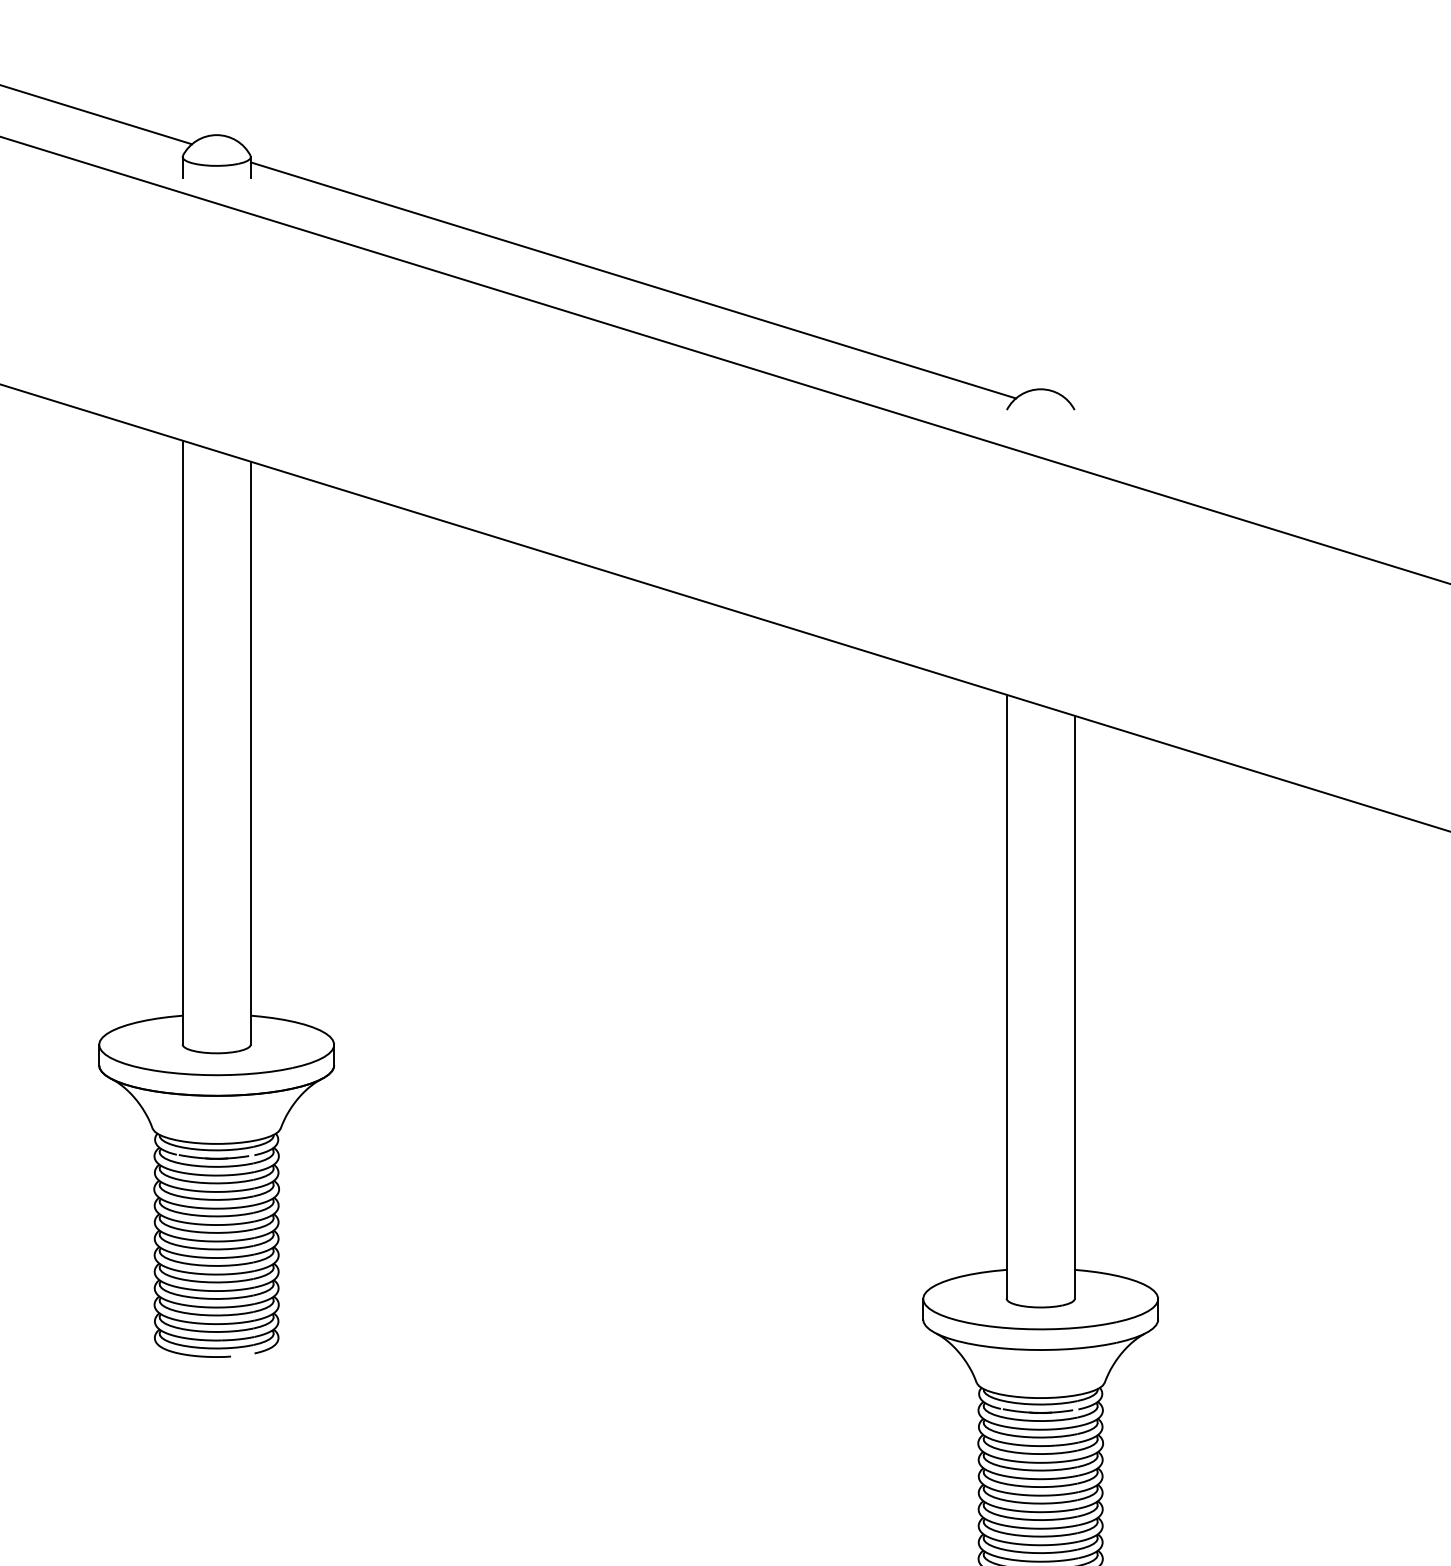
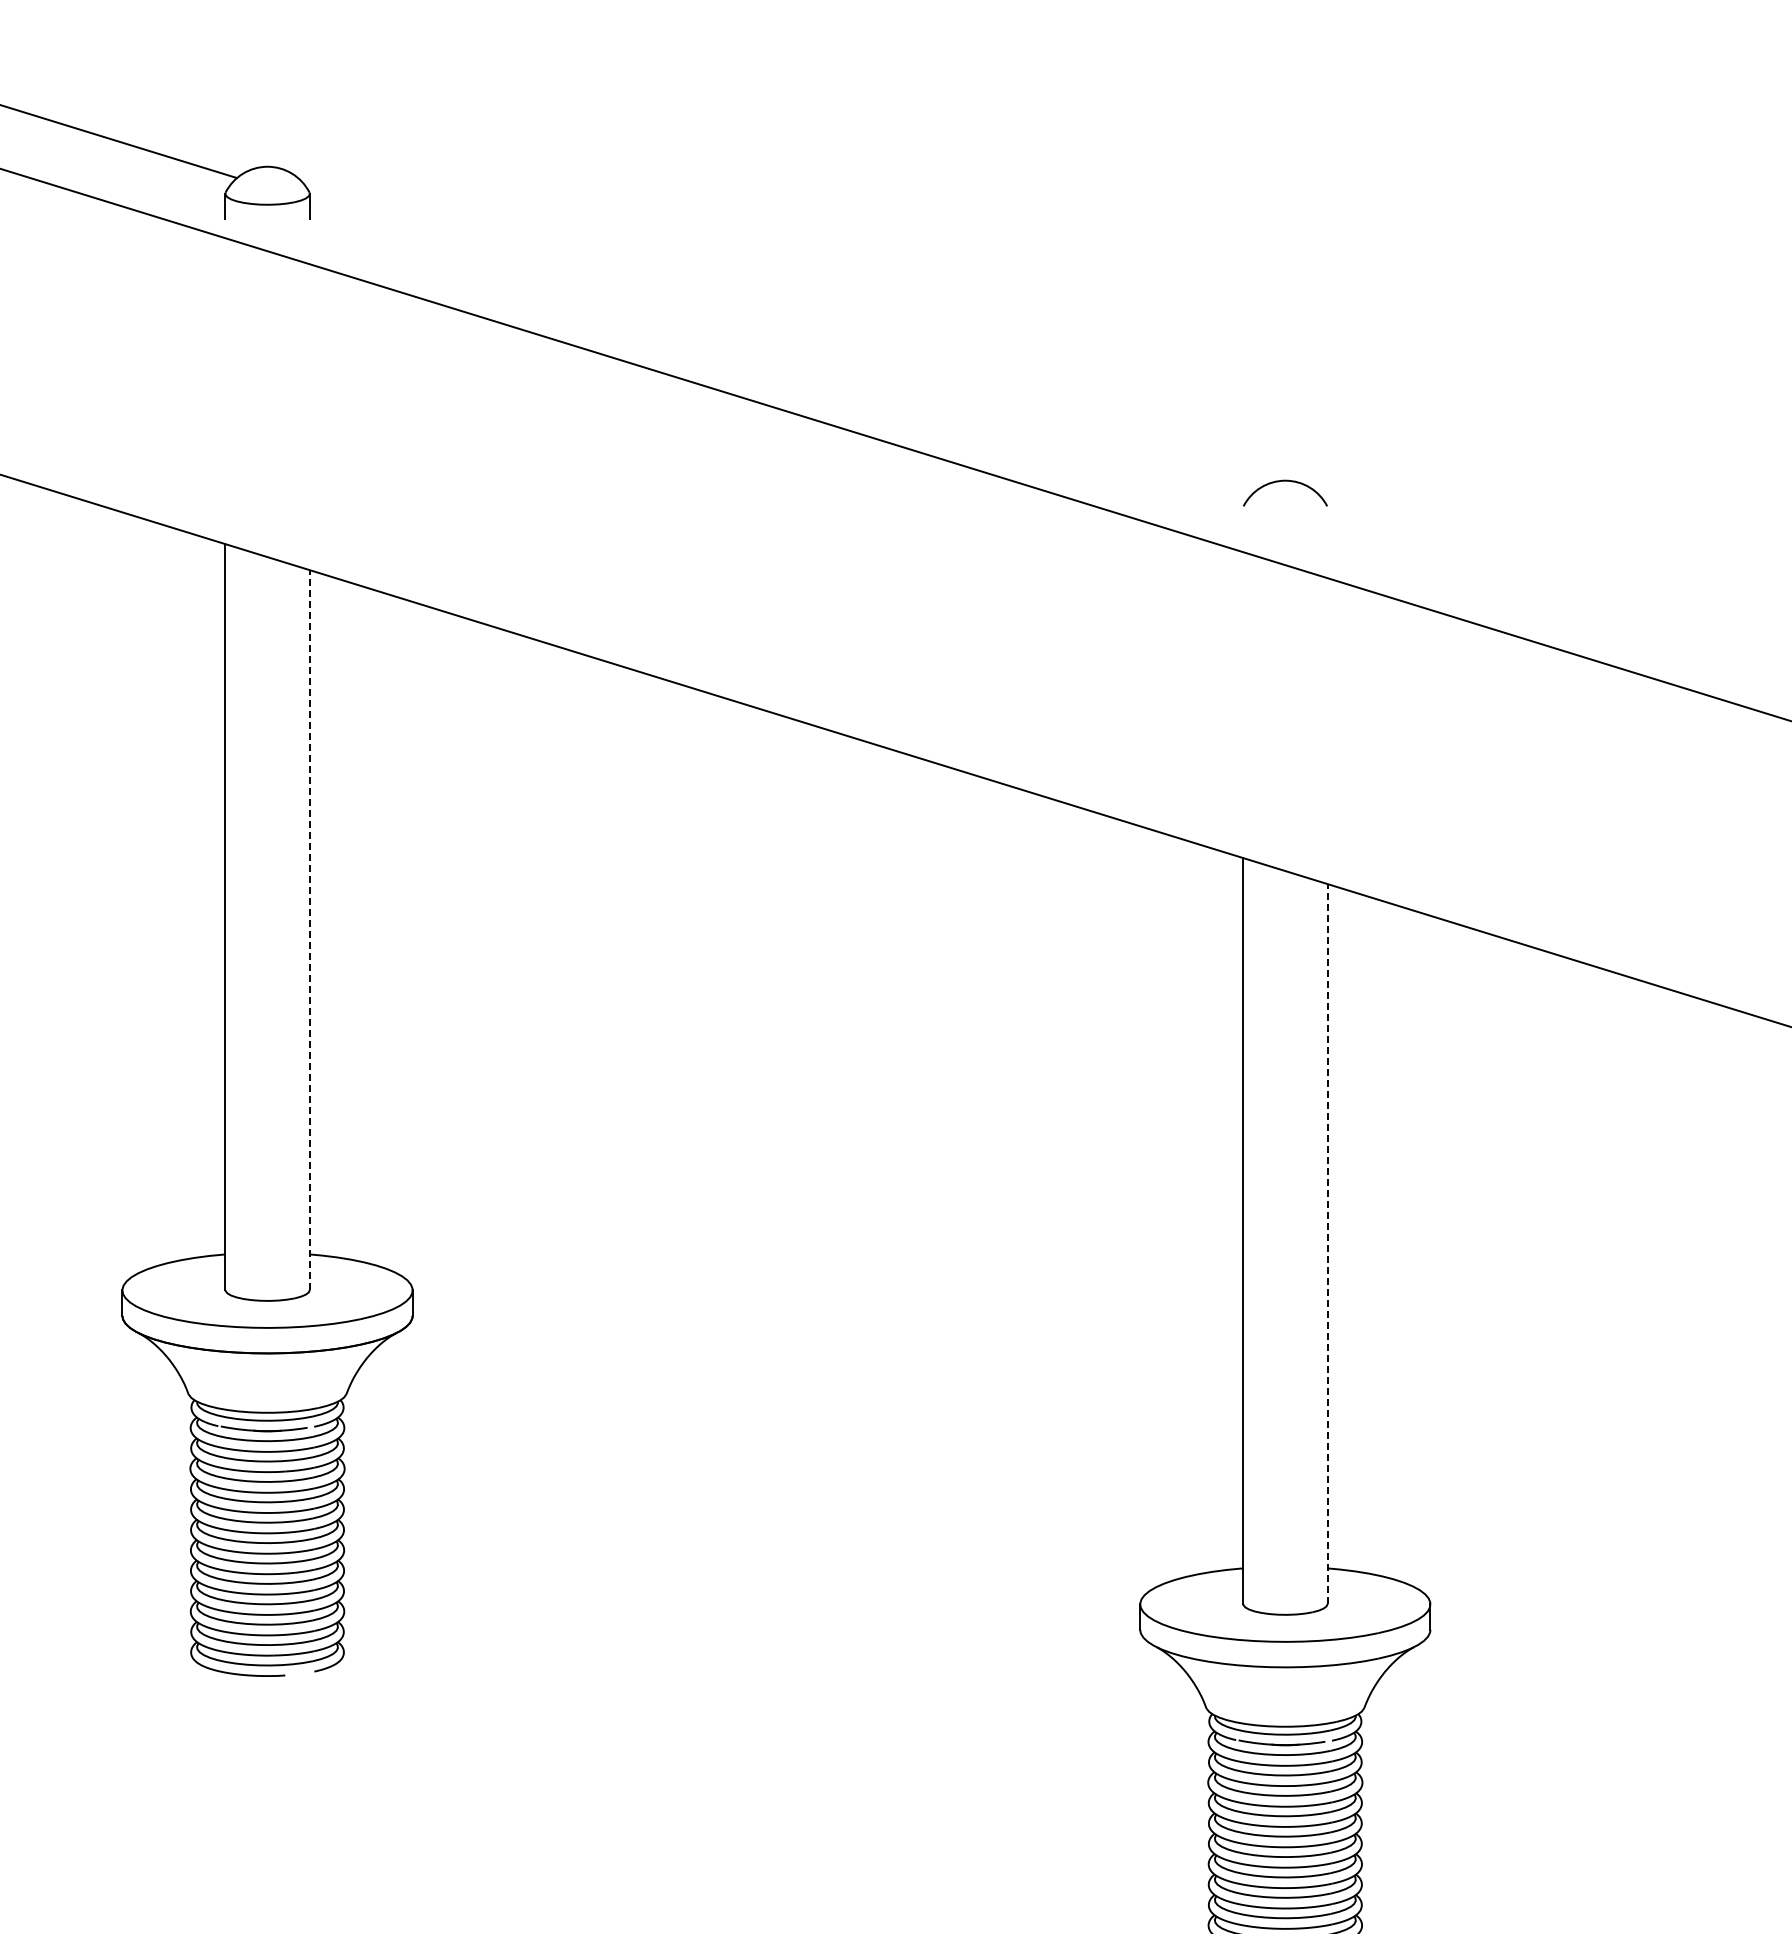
line: (632, 280) -> (781, 346), removed
line: (250, 753) -> (309, 930), solid -> dashed
line: (1074, 1007) -> (1327, 1244), solid -> dashed

